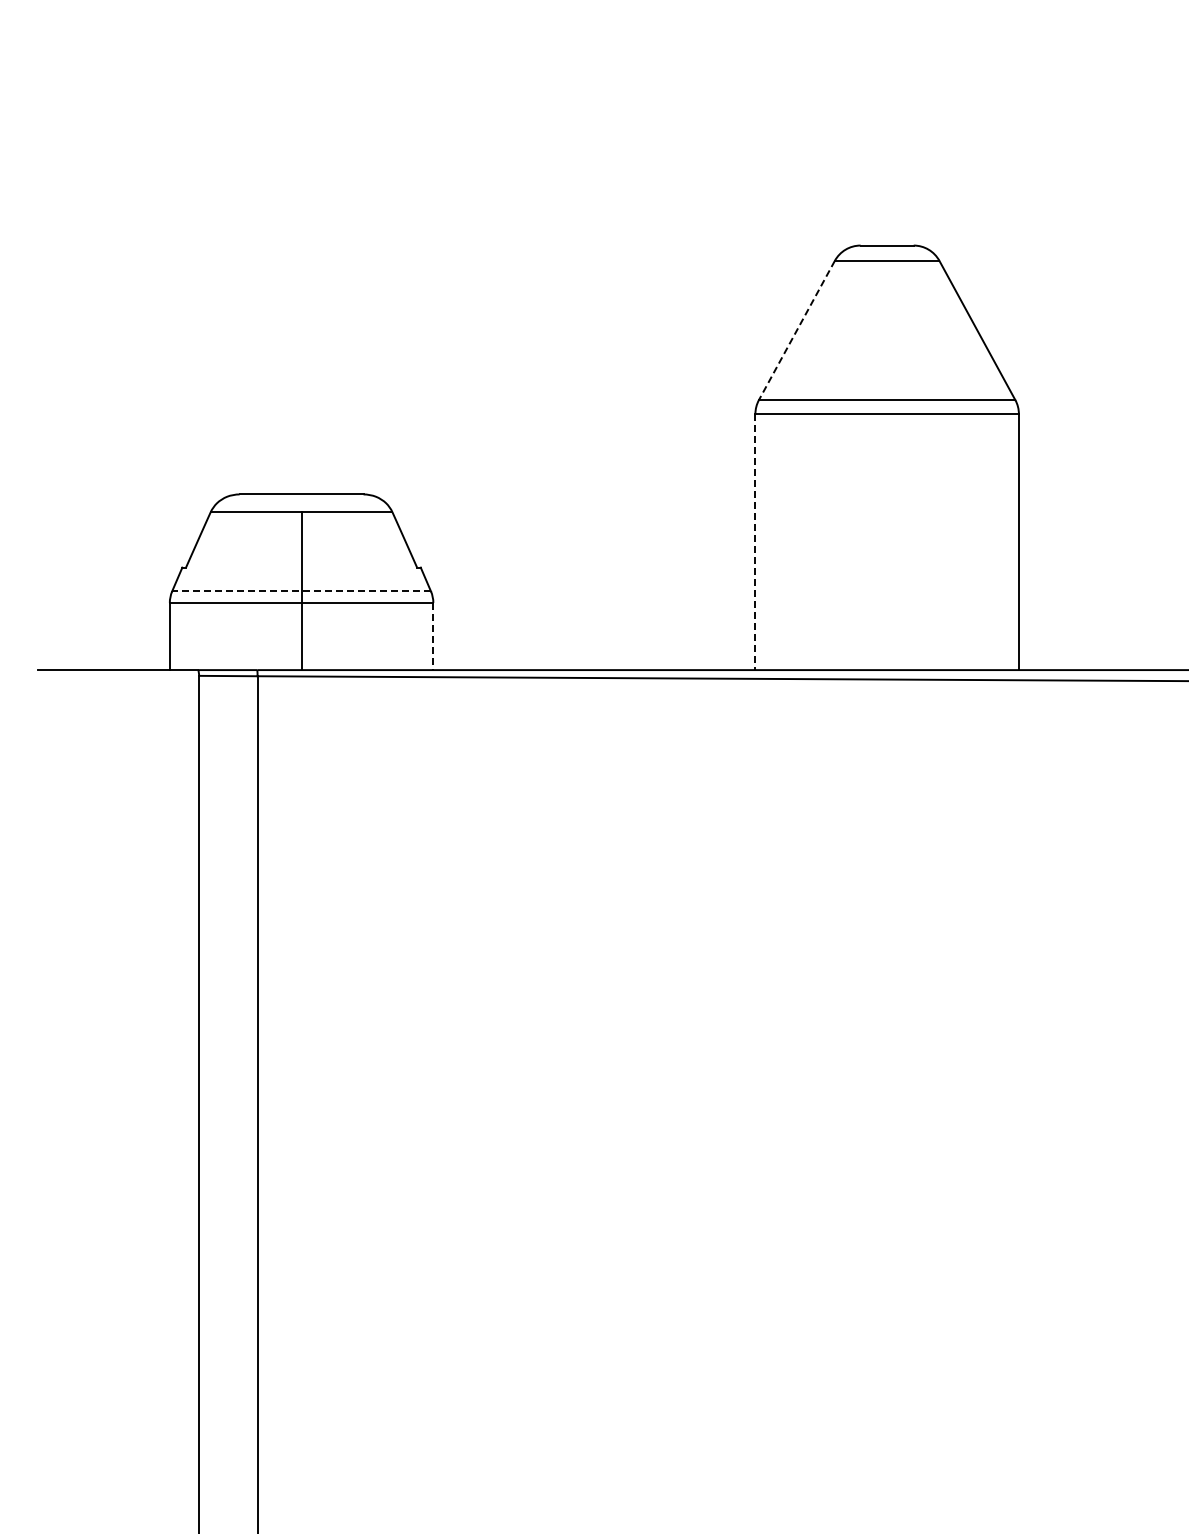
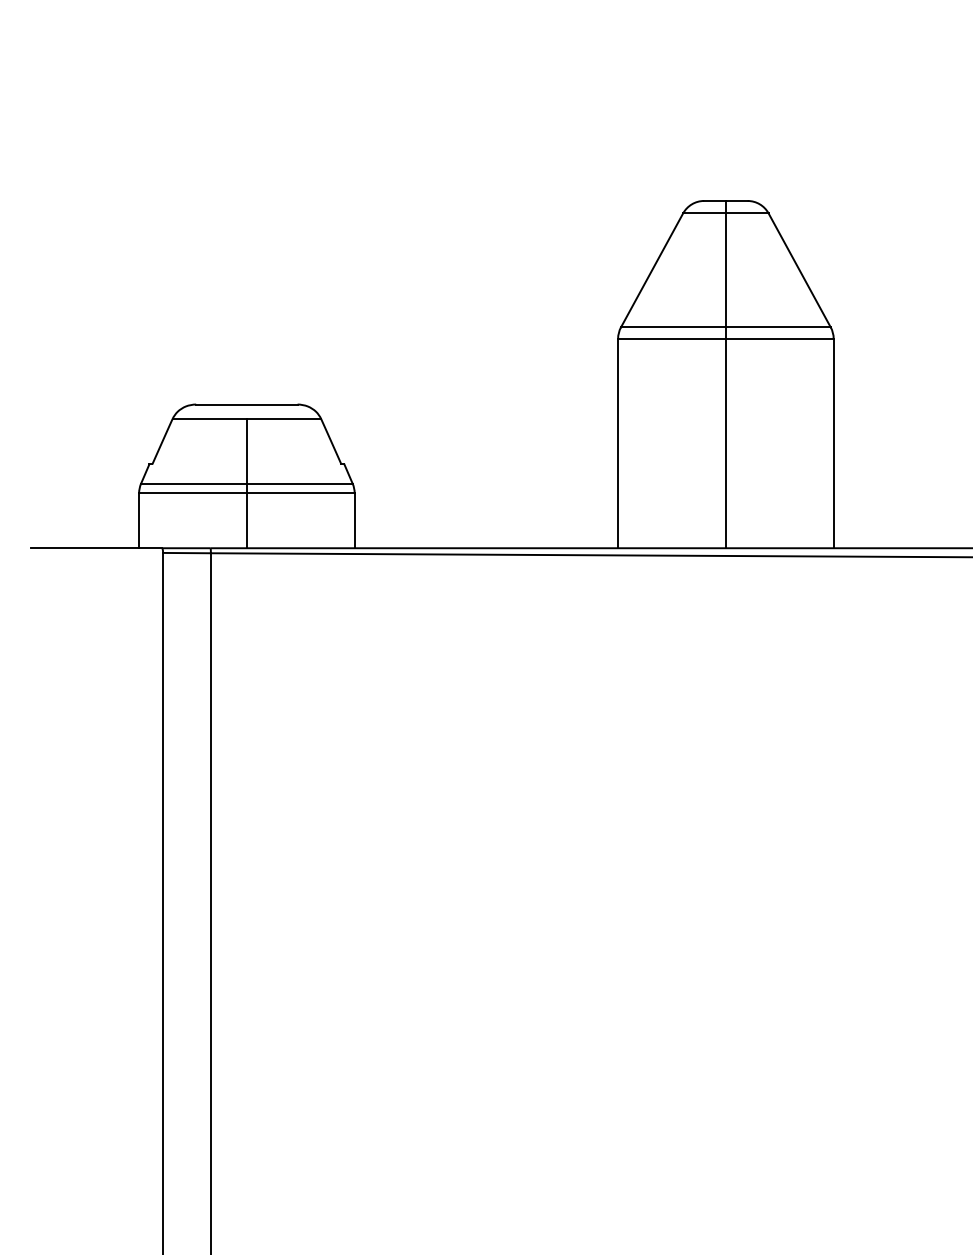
line: (796, 330) -> (651, 270), dashed -> solid
line: (887, 457) -> (726, 374), added
line: (755, 542) -> (618, 443), dashed -> solid
line: (301, 591) -> (246, 483), dashed -> solid
line: (433, 636) -> (354, 520), dashed -> solid

